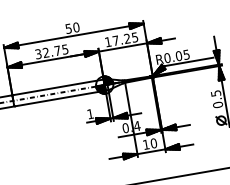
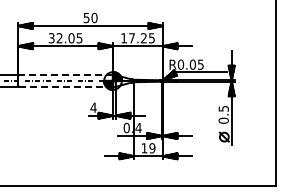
text: (57, 51) -> (71, 38), 32.75 -> 32.05
line: (58, 87) -> (66, 75), solid -> dashed
line: (60, 98) -> (66, 86), solid -> dashed
text: (90, 113) -> (93, 107), 1 -> 4
text: (153, 143) -> (152, 148), 10 -> 19

